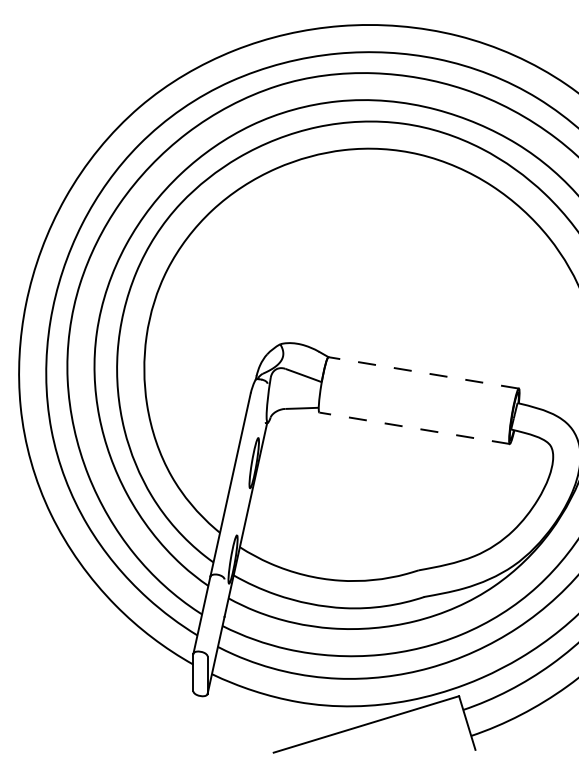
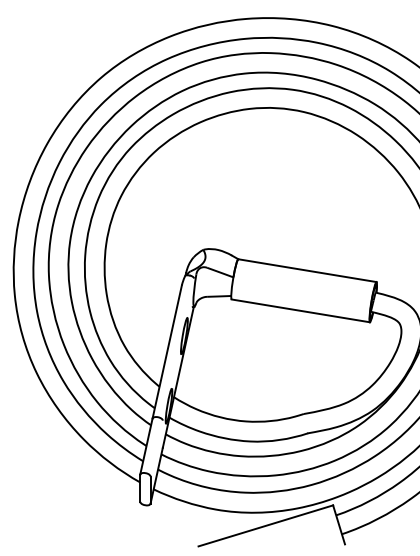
line: (422, 372) -> (306, 270), dashed -> solid
line: (414, 427) -> (300, 310), dashed -> solid

